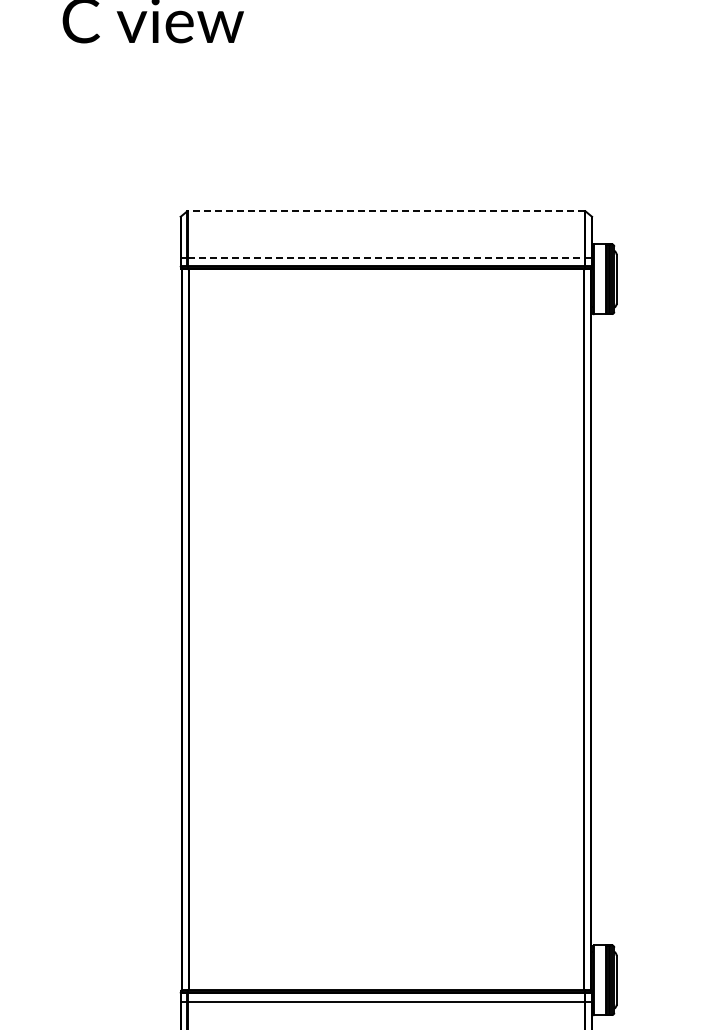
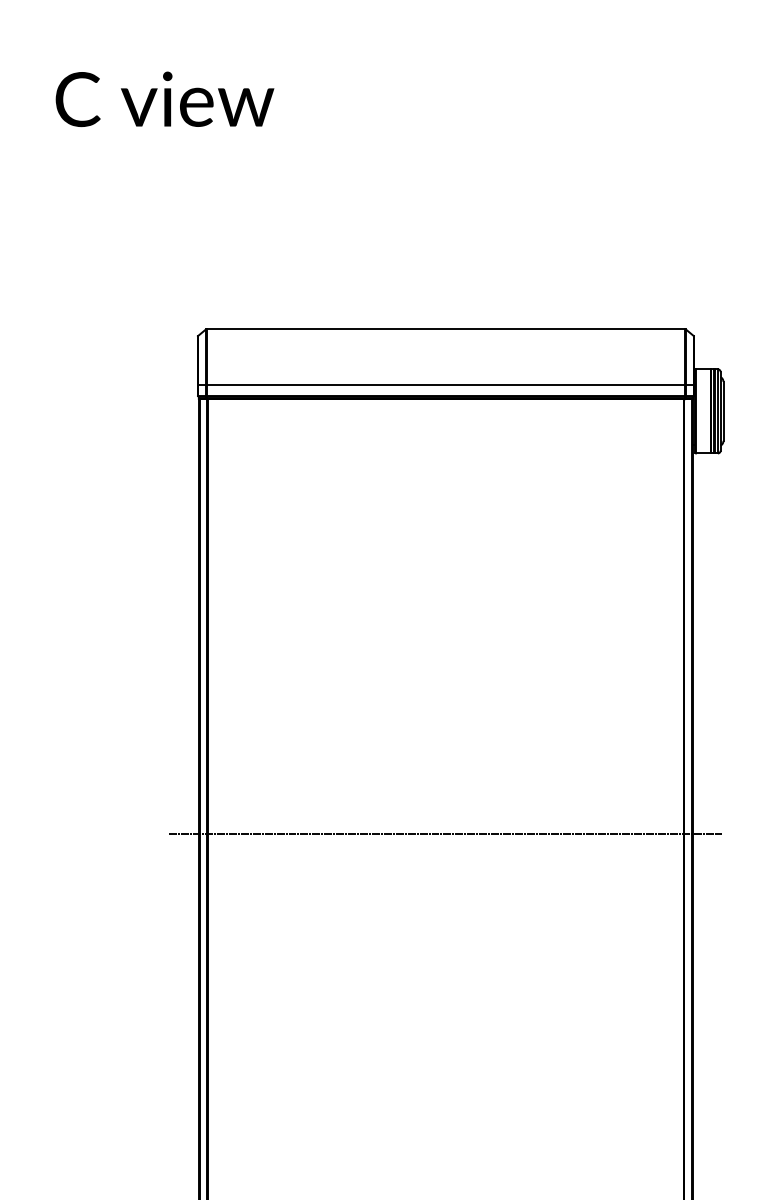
line: (386, 211) -> (446, 329), dashed -> solid
line: (386, 257) -> (446, 385), dashed -> solid
line: (385, 629) -> (444, 833), added

